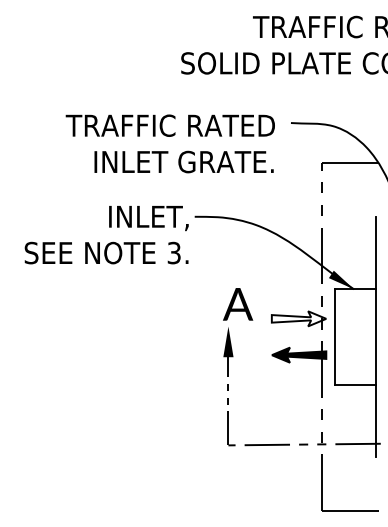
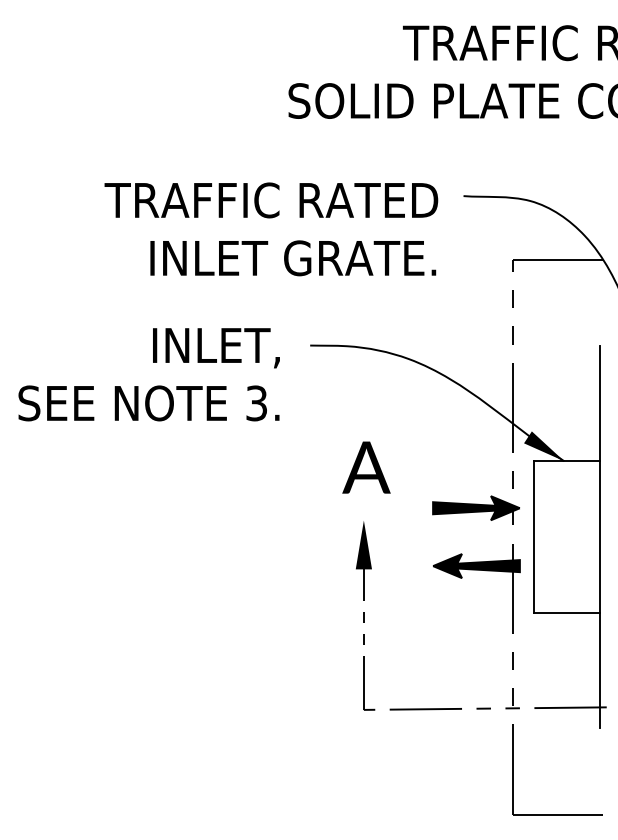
text: (106, 235) -> (148, 375), moved
text: (238, 304) -> (367, 467), moved
fill: (298, 318) -> (475, 507), added

